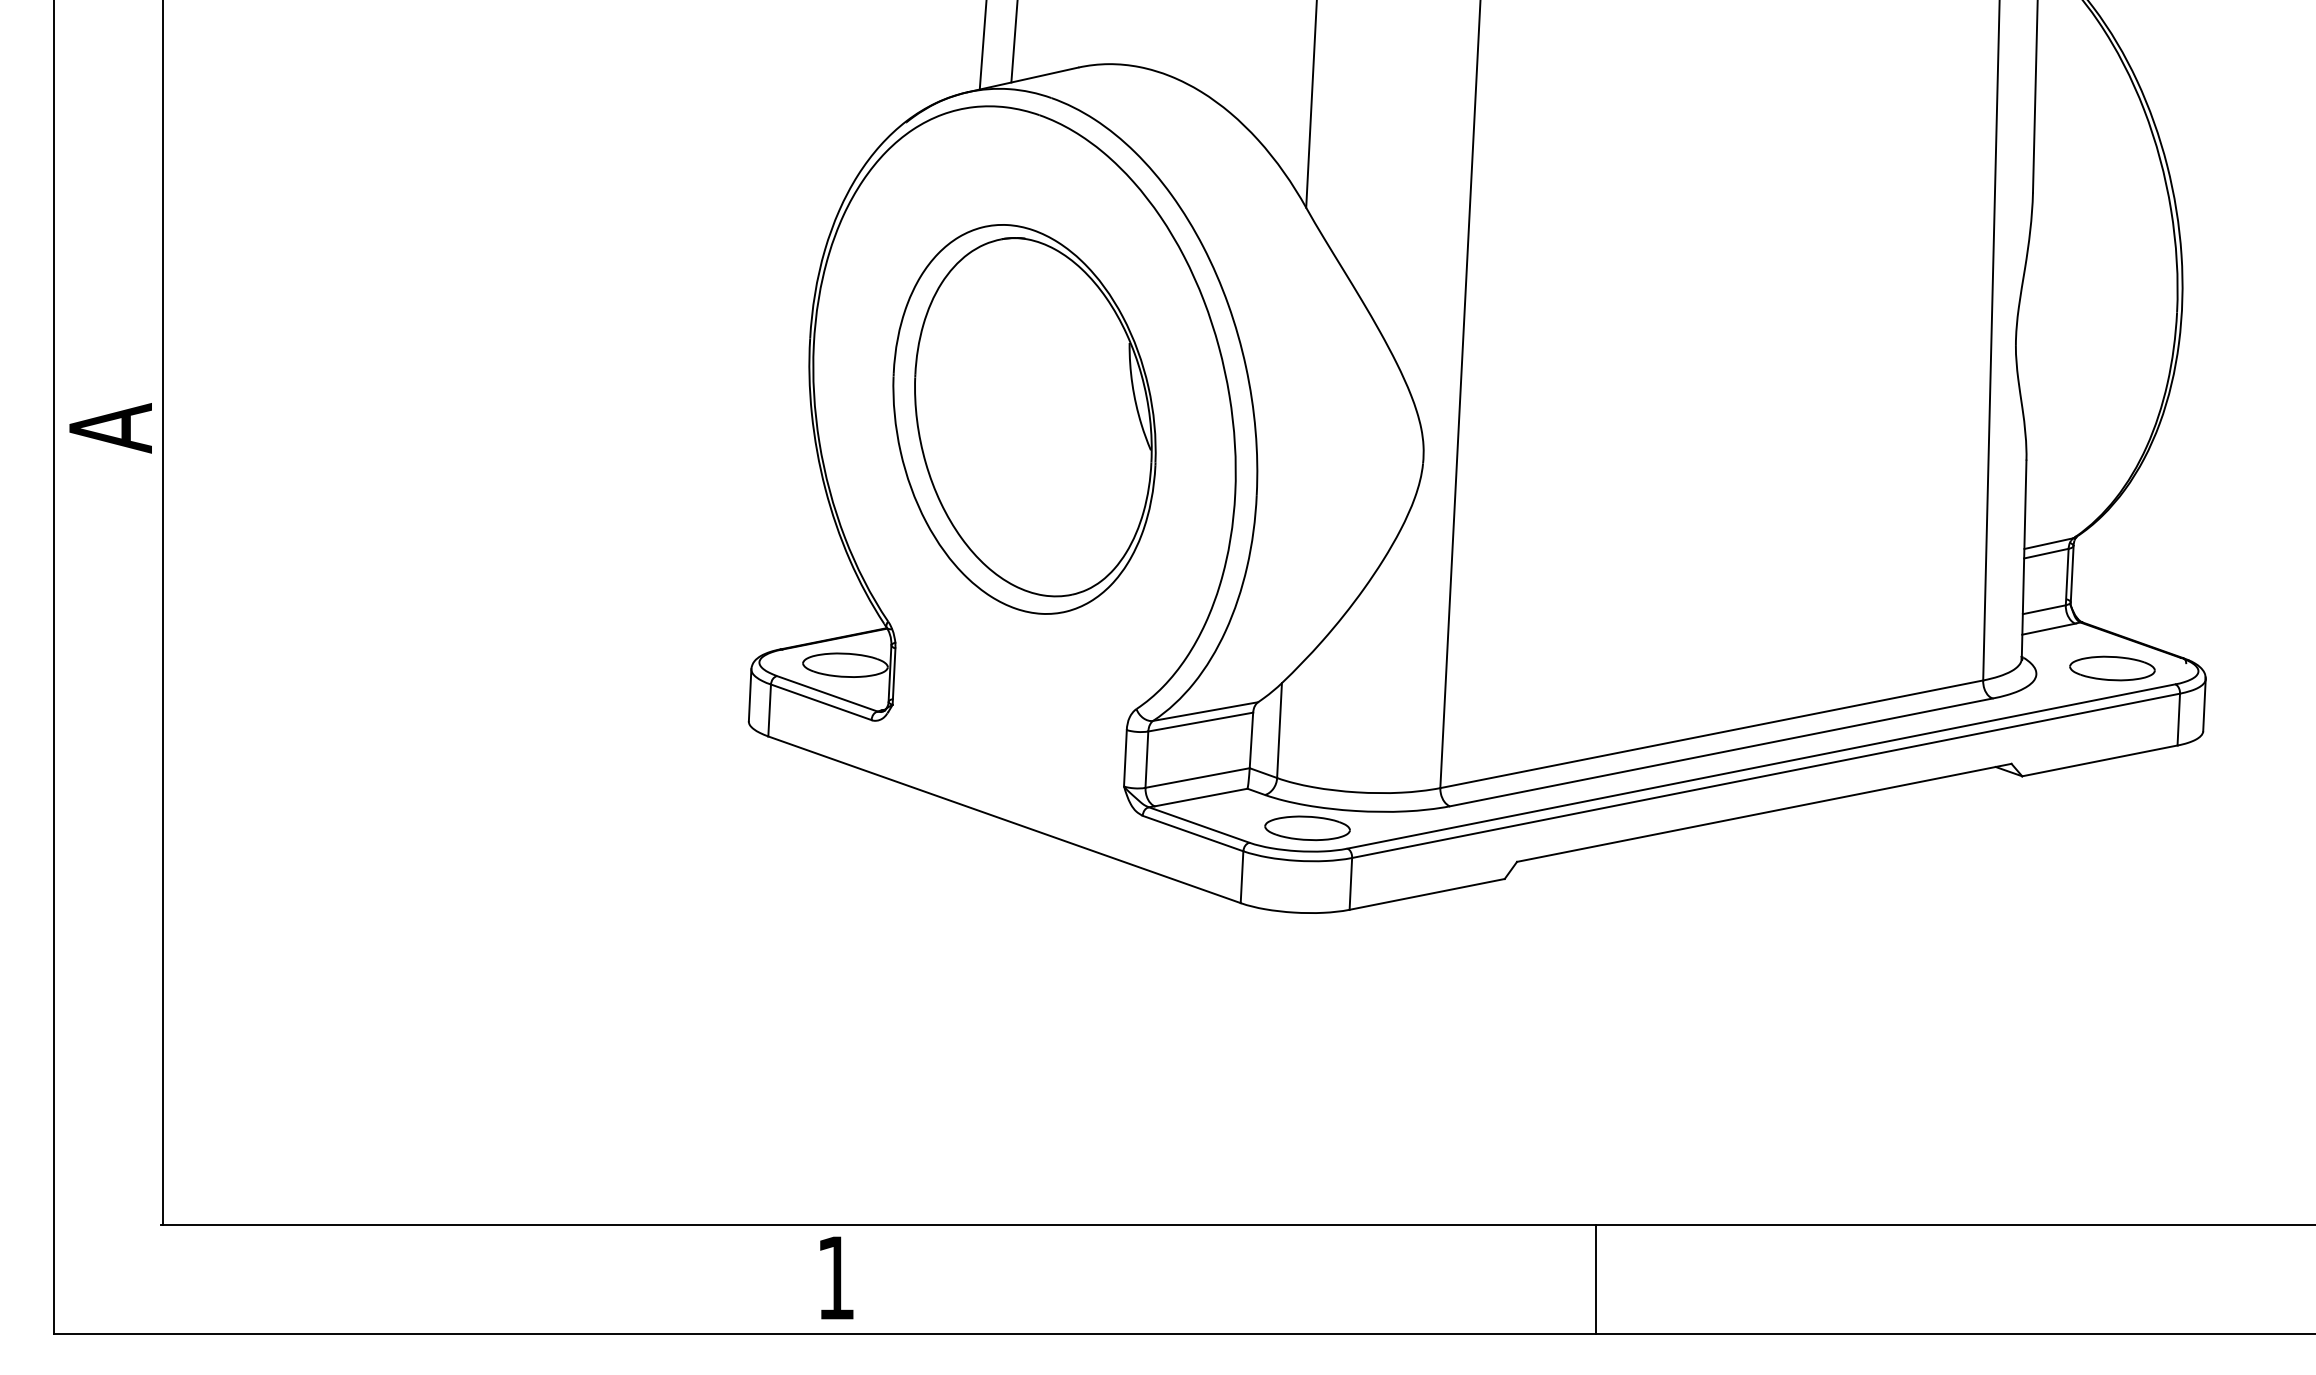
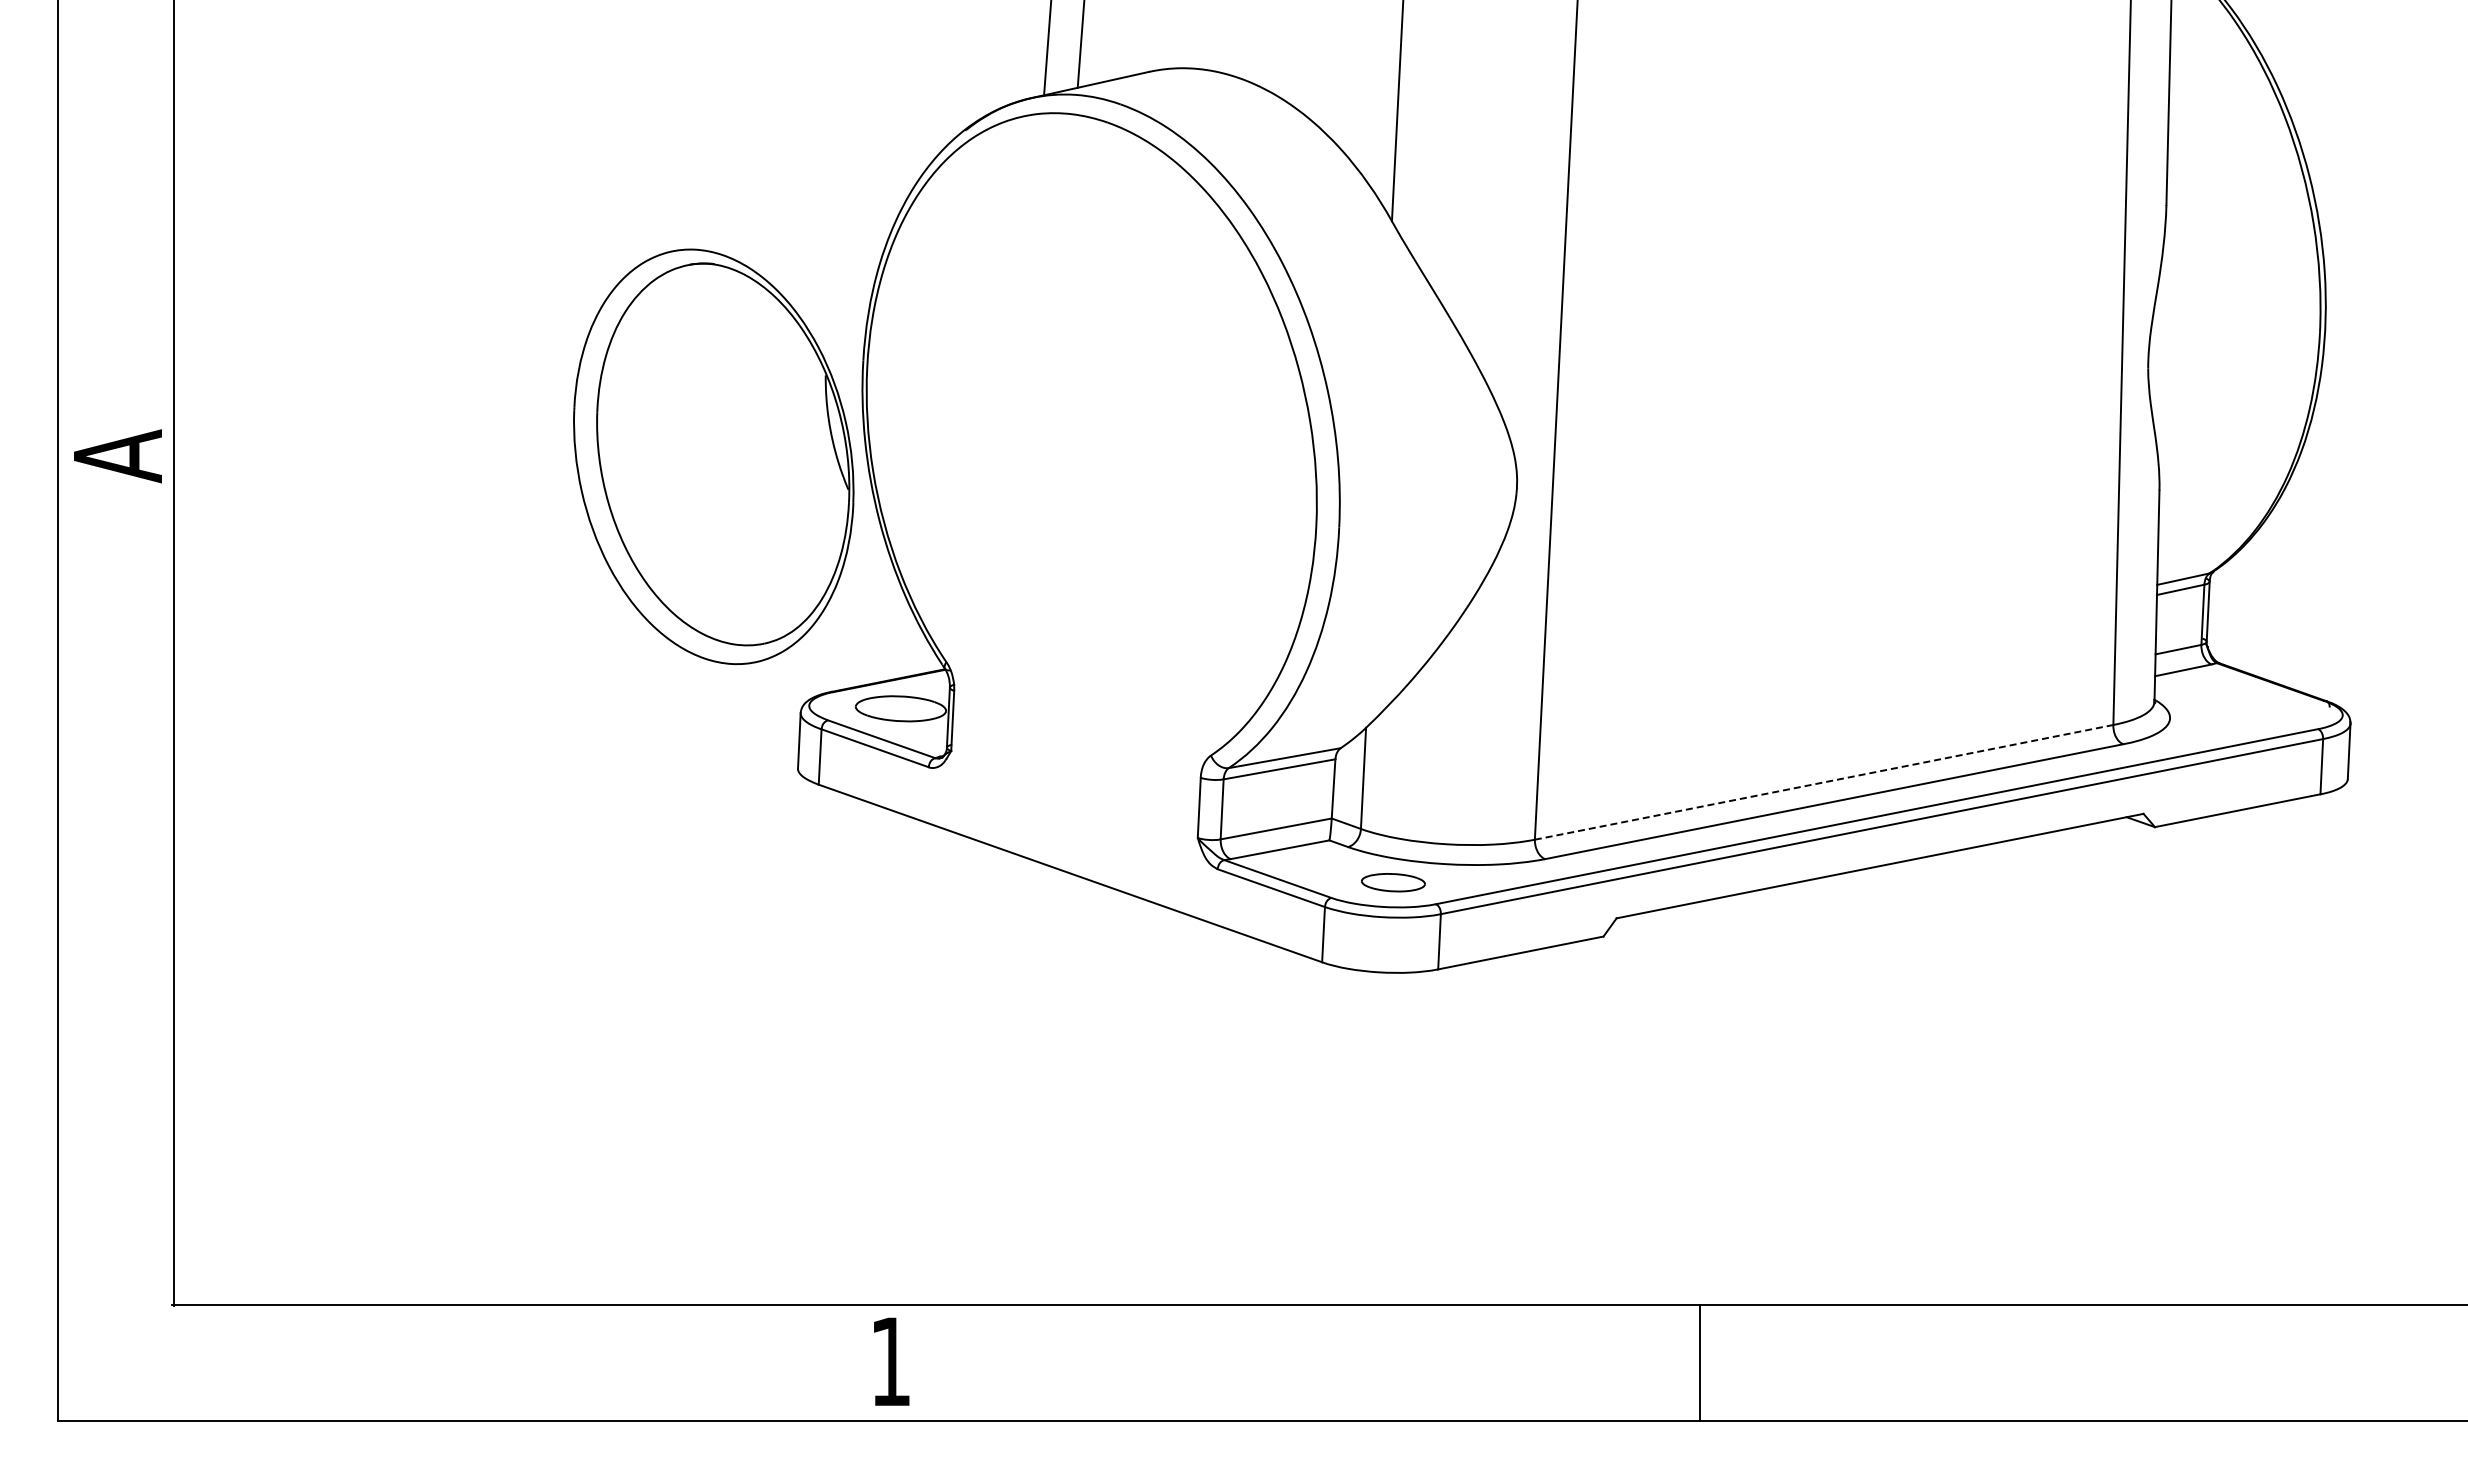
part: (1024, 419) -> (713, 456), moved
part: (2112, 667) -> (2251, 711), removed
line: (1712, 734) -> (1824, 782), solid -> dashed
part: (1307, 828) -> (1393, 882), size x0.7

